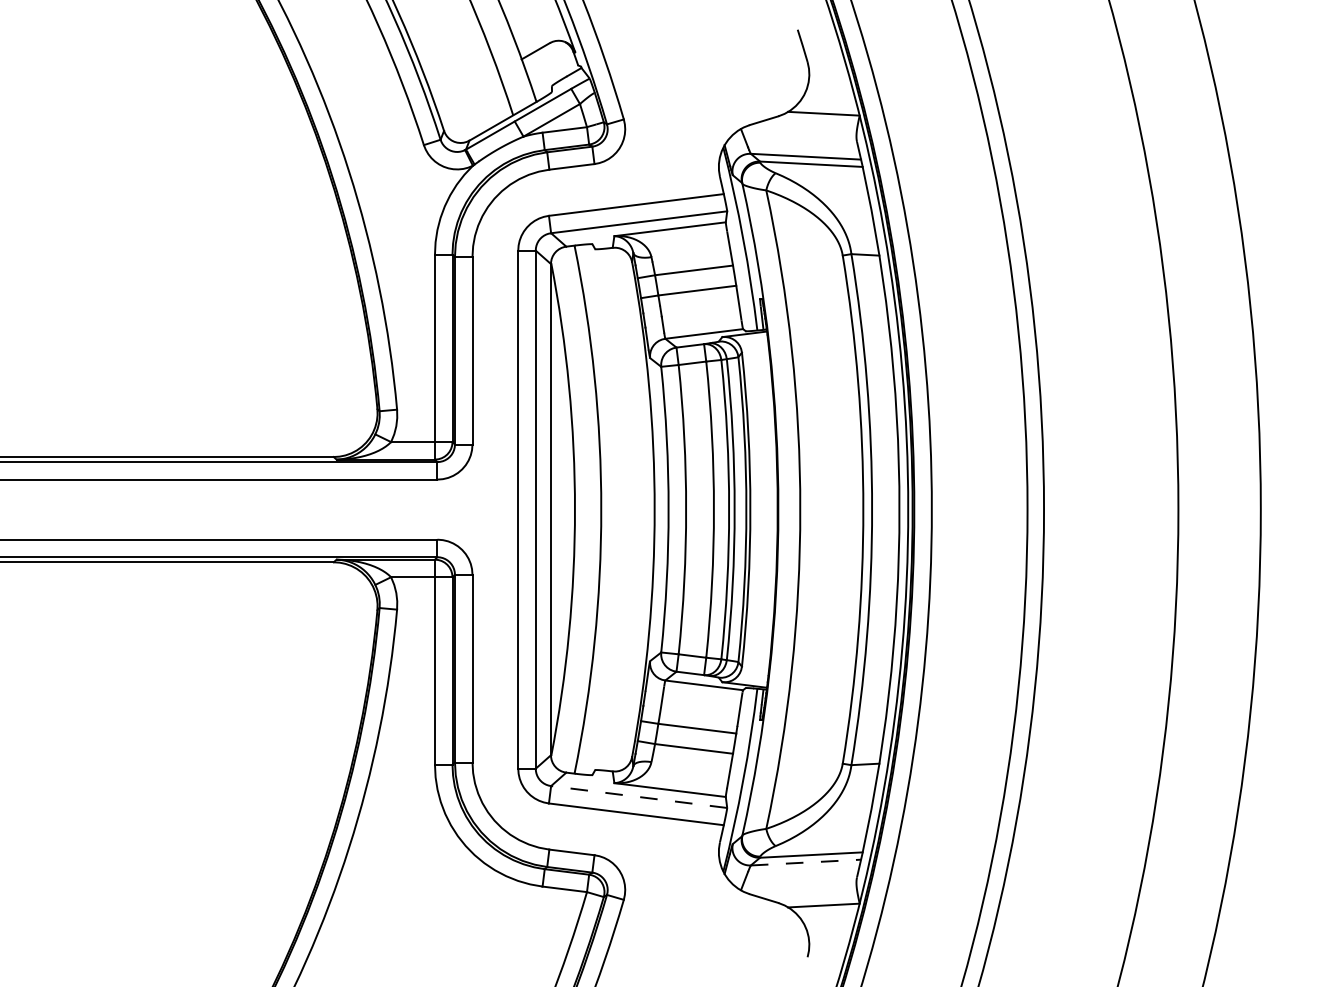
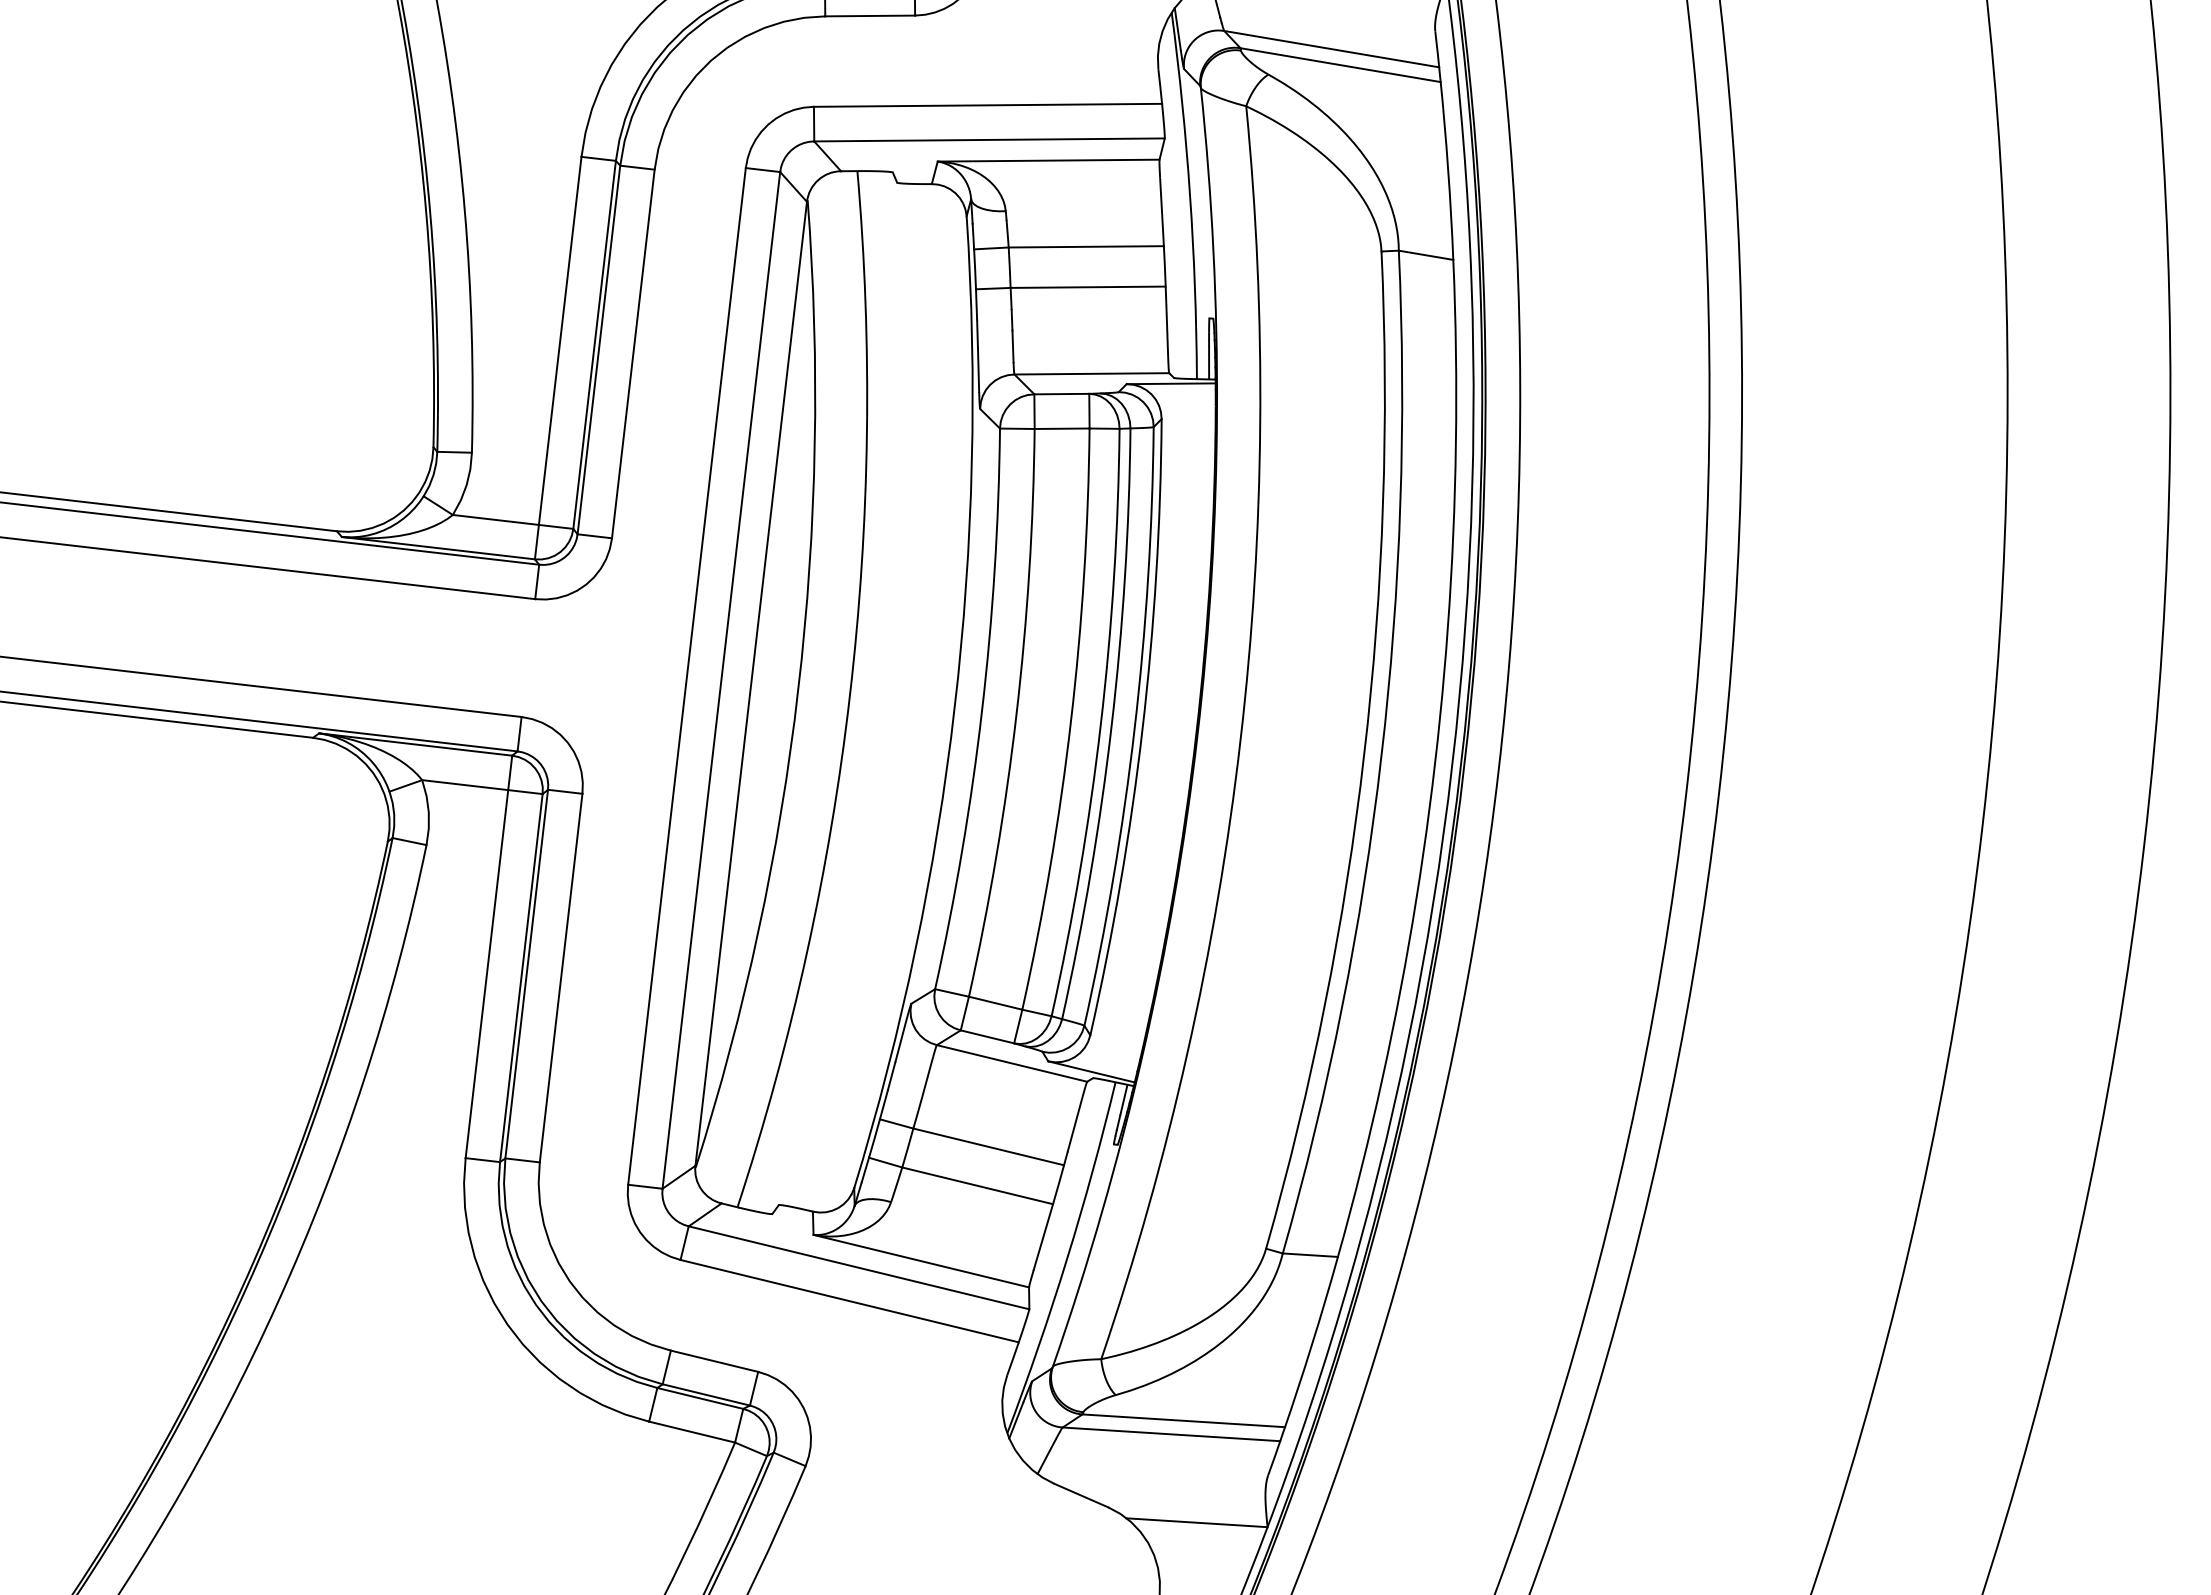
line: (639, 797) -> (859, 1268), dashed -> solid
line: (806, 862) -> (1172, 1434), dashed -> solid

